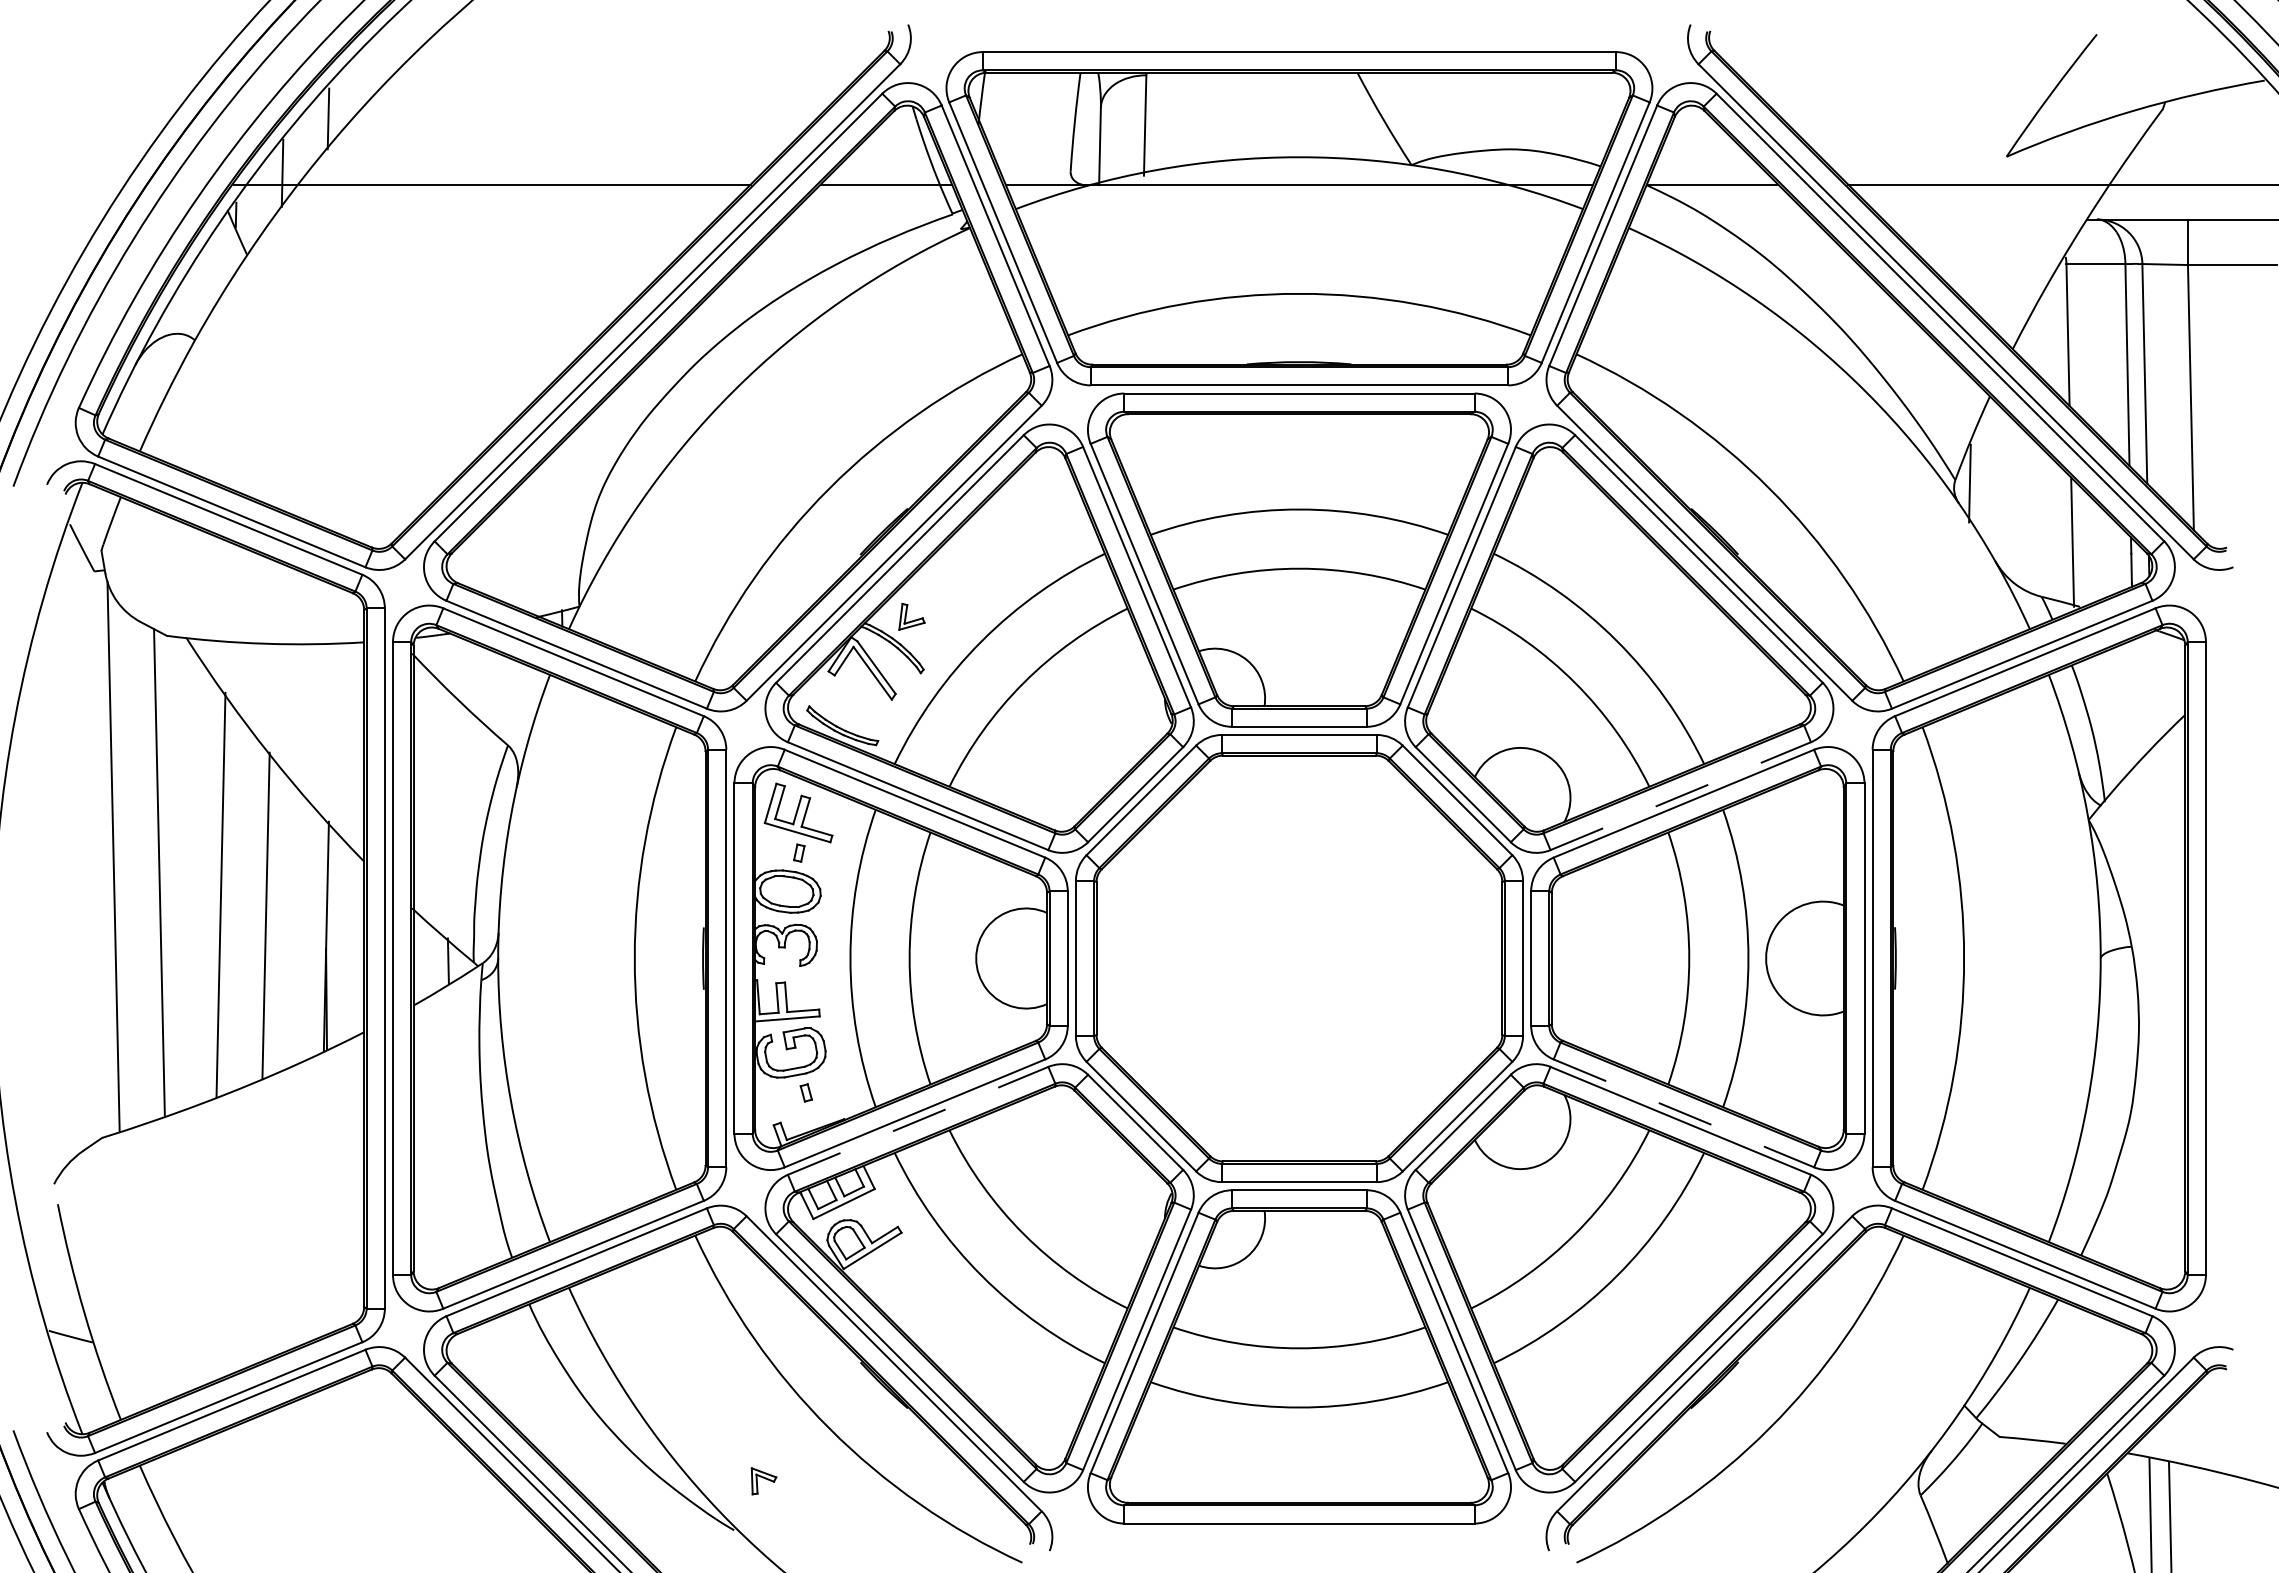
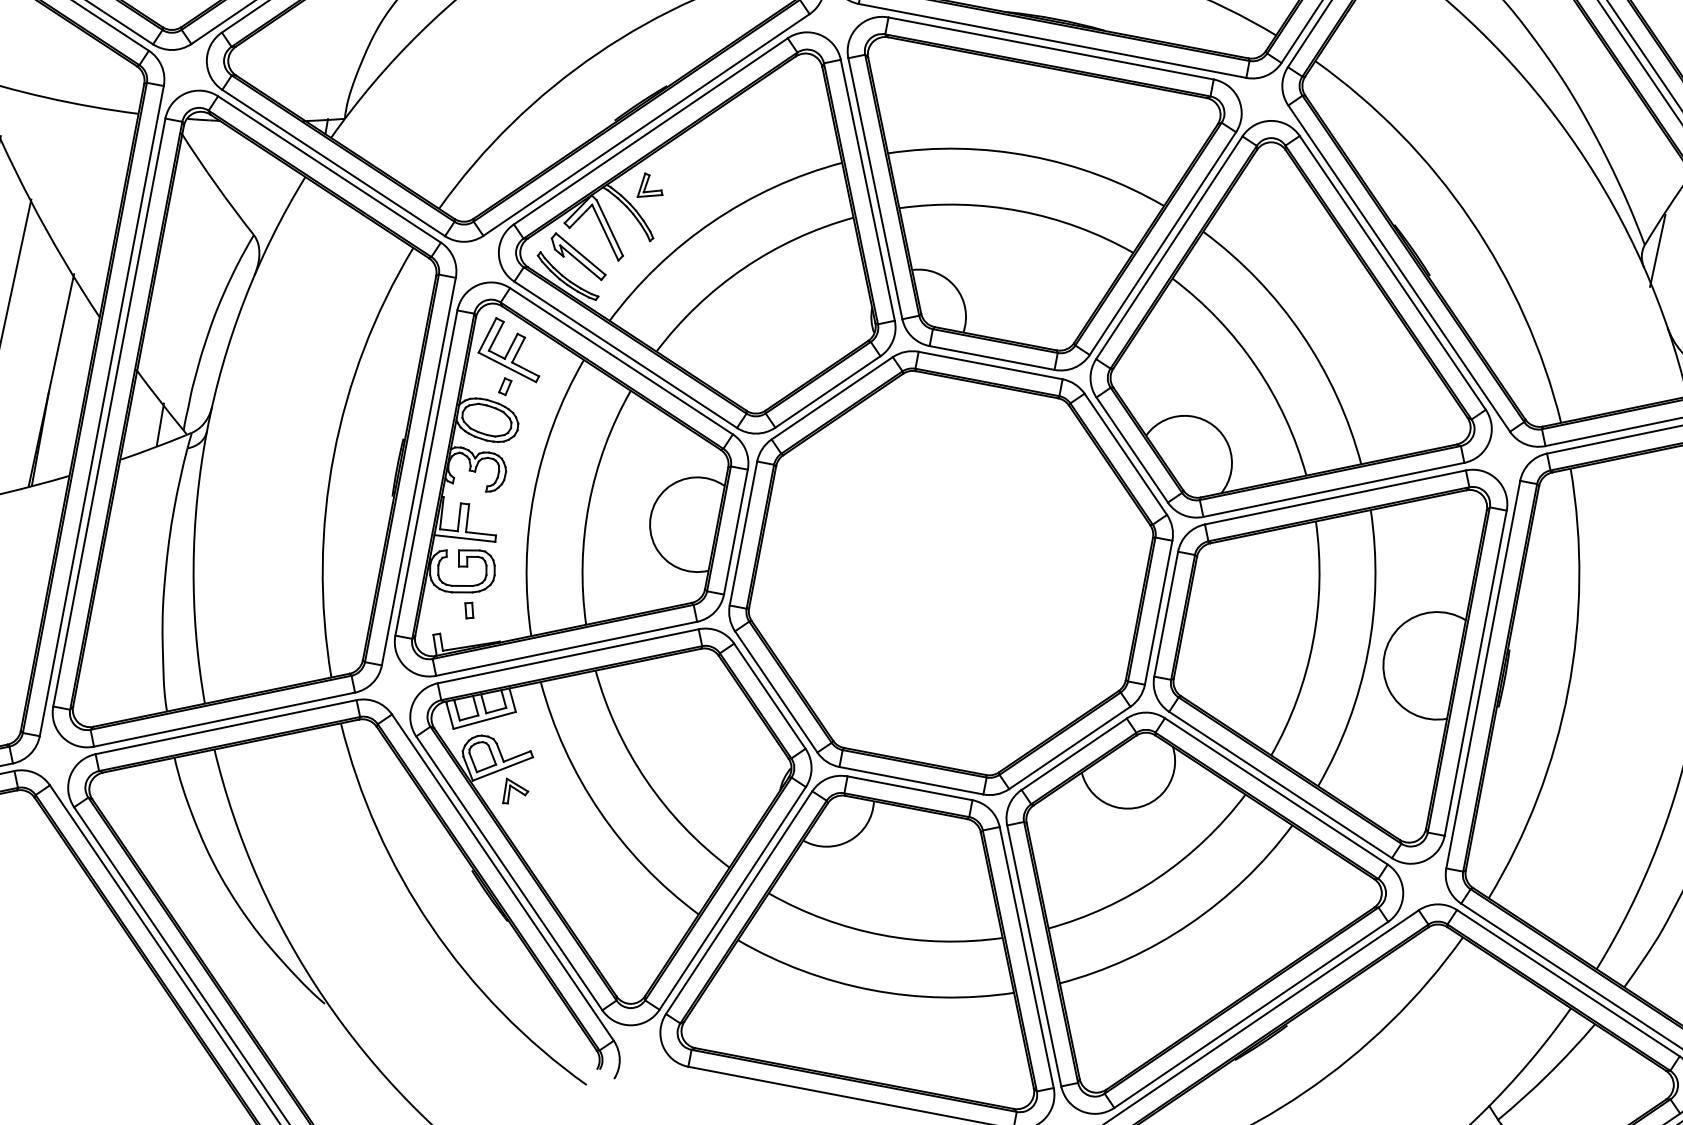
part: (849, 703) -> (578, 256), added
line: (1680, 796) -> (1333, 490), dashed -> solid
line: (1683, 1113) -> (1280, 785), dashed -> solid
line: (918, 1120) -> (568, 656), dashed -> solid
part: (763, 1481) -> (515, 793), moved

